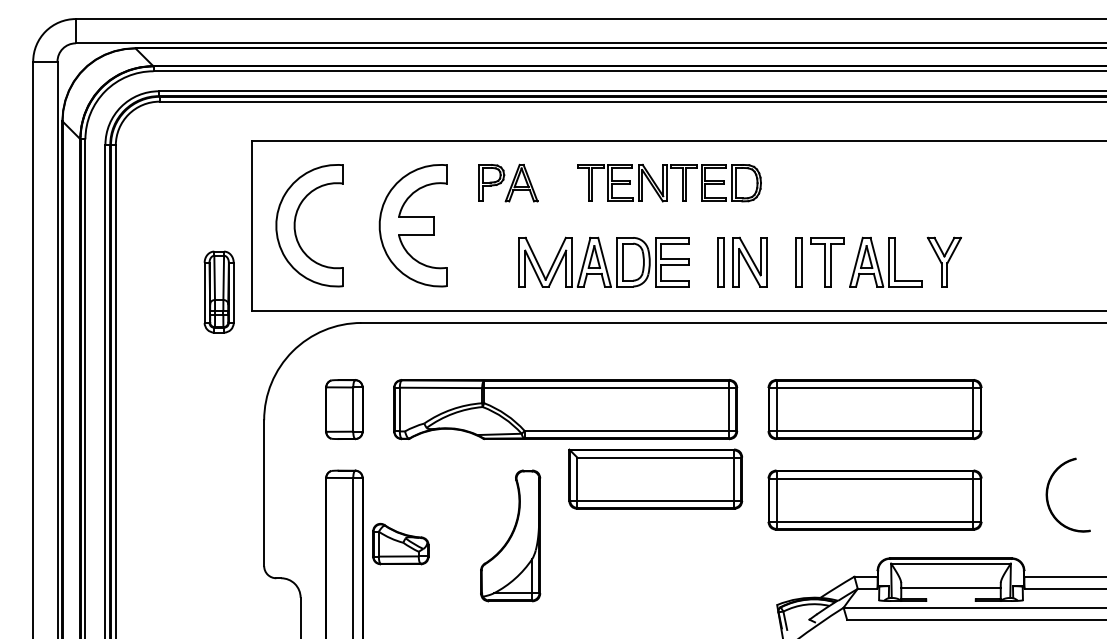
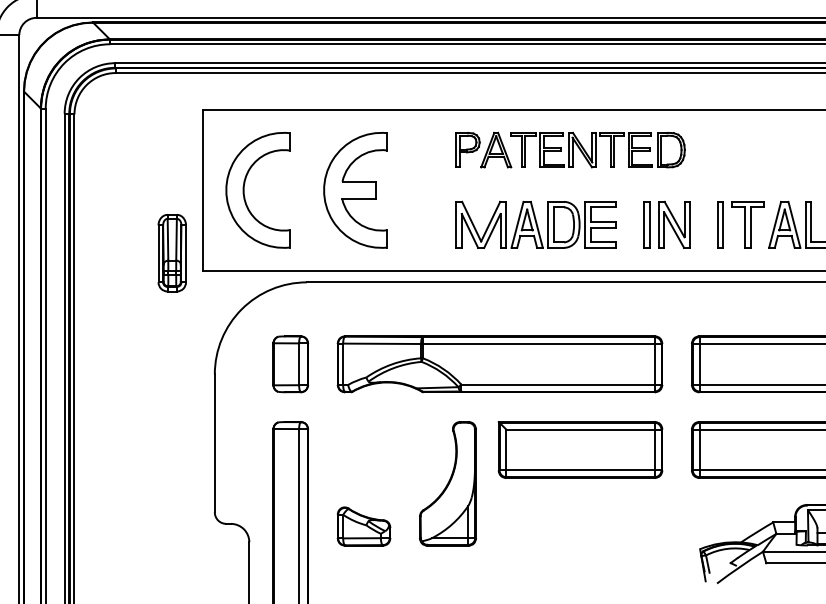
part: (508, 182) -> (483, 149), moved
part: (655, 478) -> (580, 449), moved
part: (400, 544) -> (363, 526), moved

